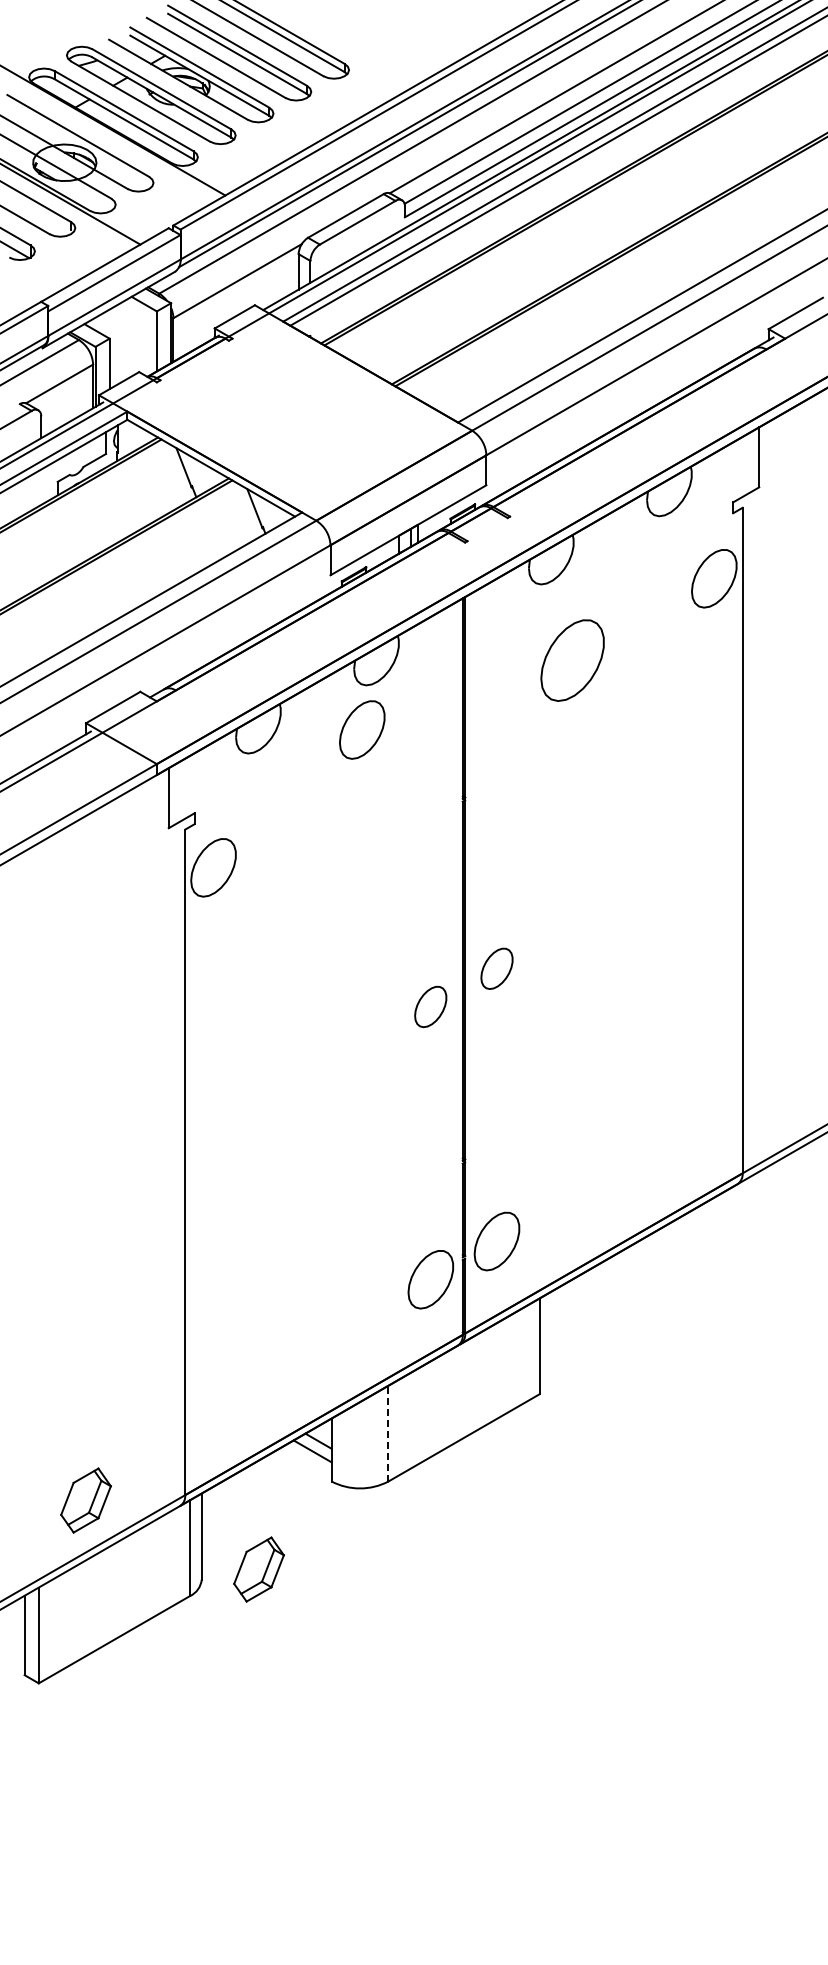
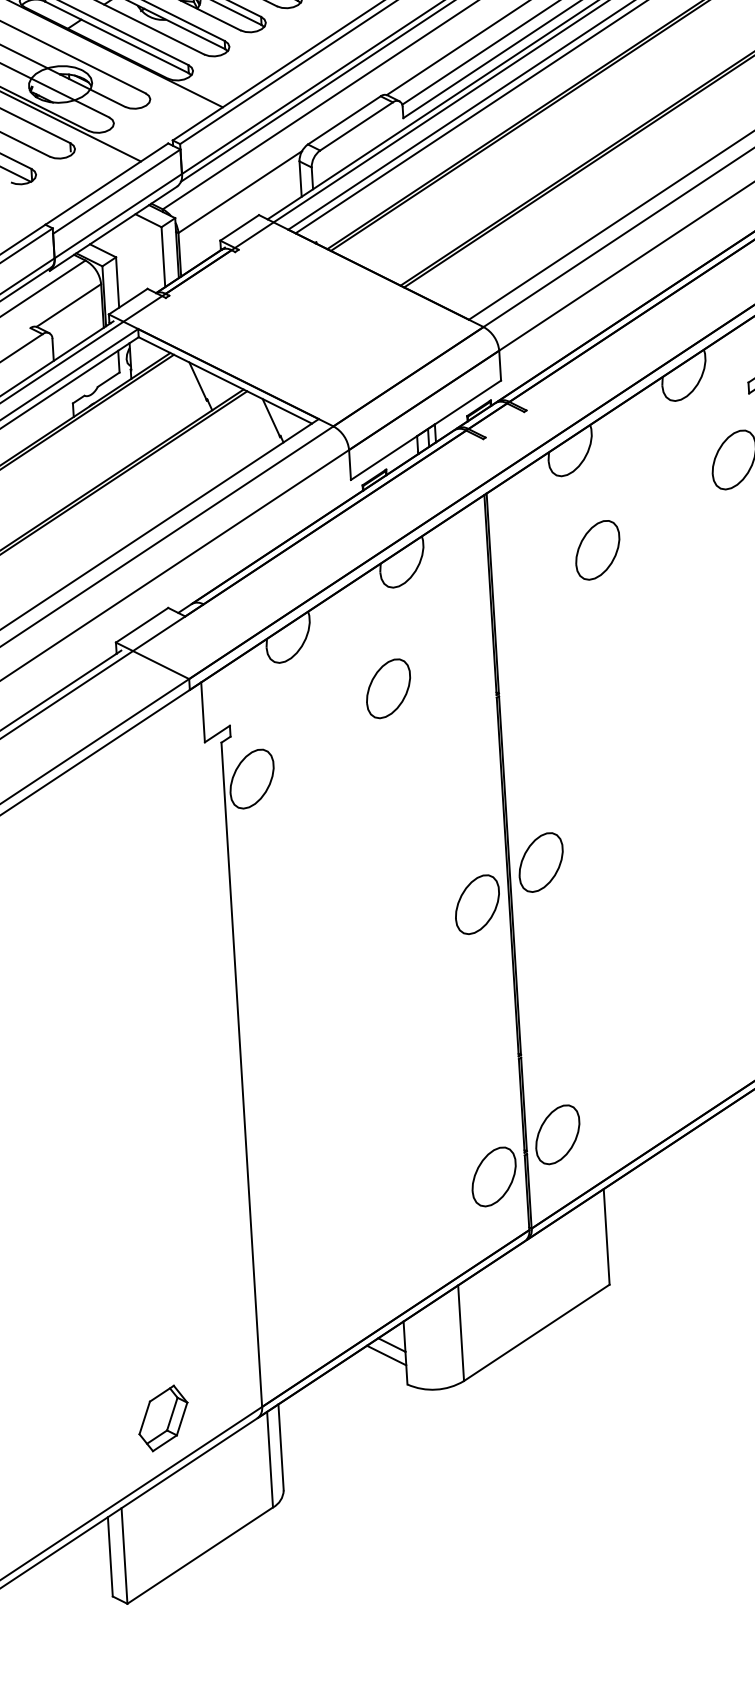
part: (572, 660) -> (597, 550), size x0.71
part: (362, 729) -> (388, 688), moved
part: (496, 968) -> (540, 862), size x1.43
part: (430, 1006) -> (477, 904), size x1.43
line: (388, 1433) -> (461, 1333), dashed -> solid
part: (258, 1569) -> (339, 1476), removed

